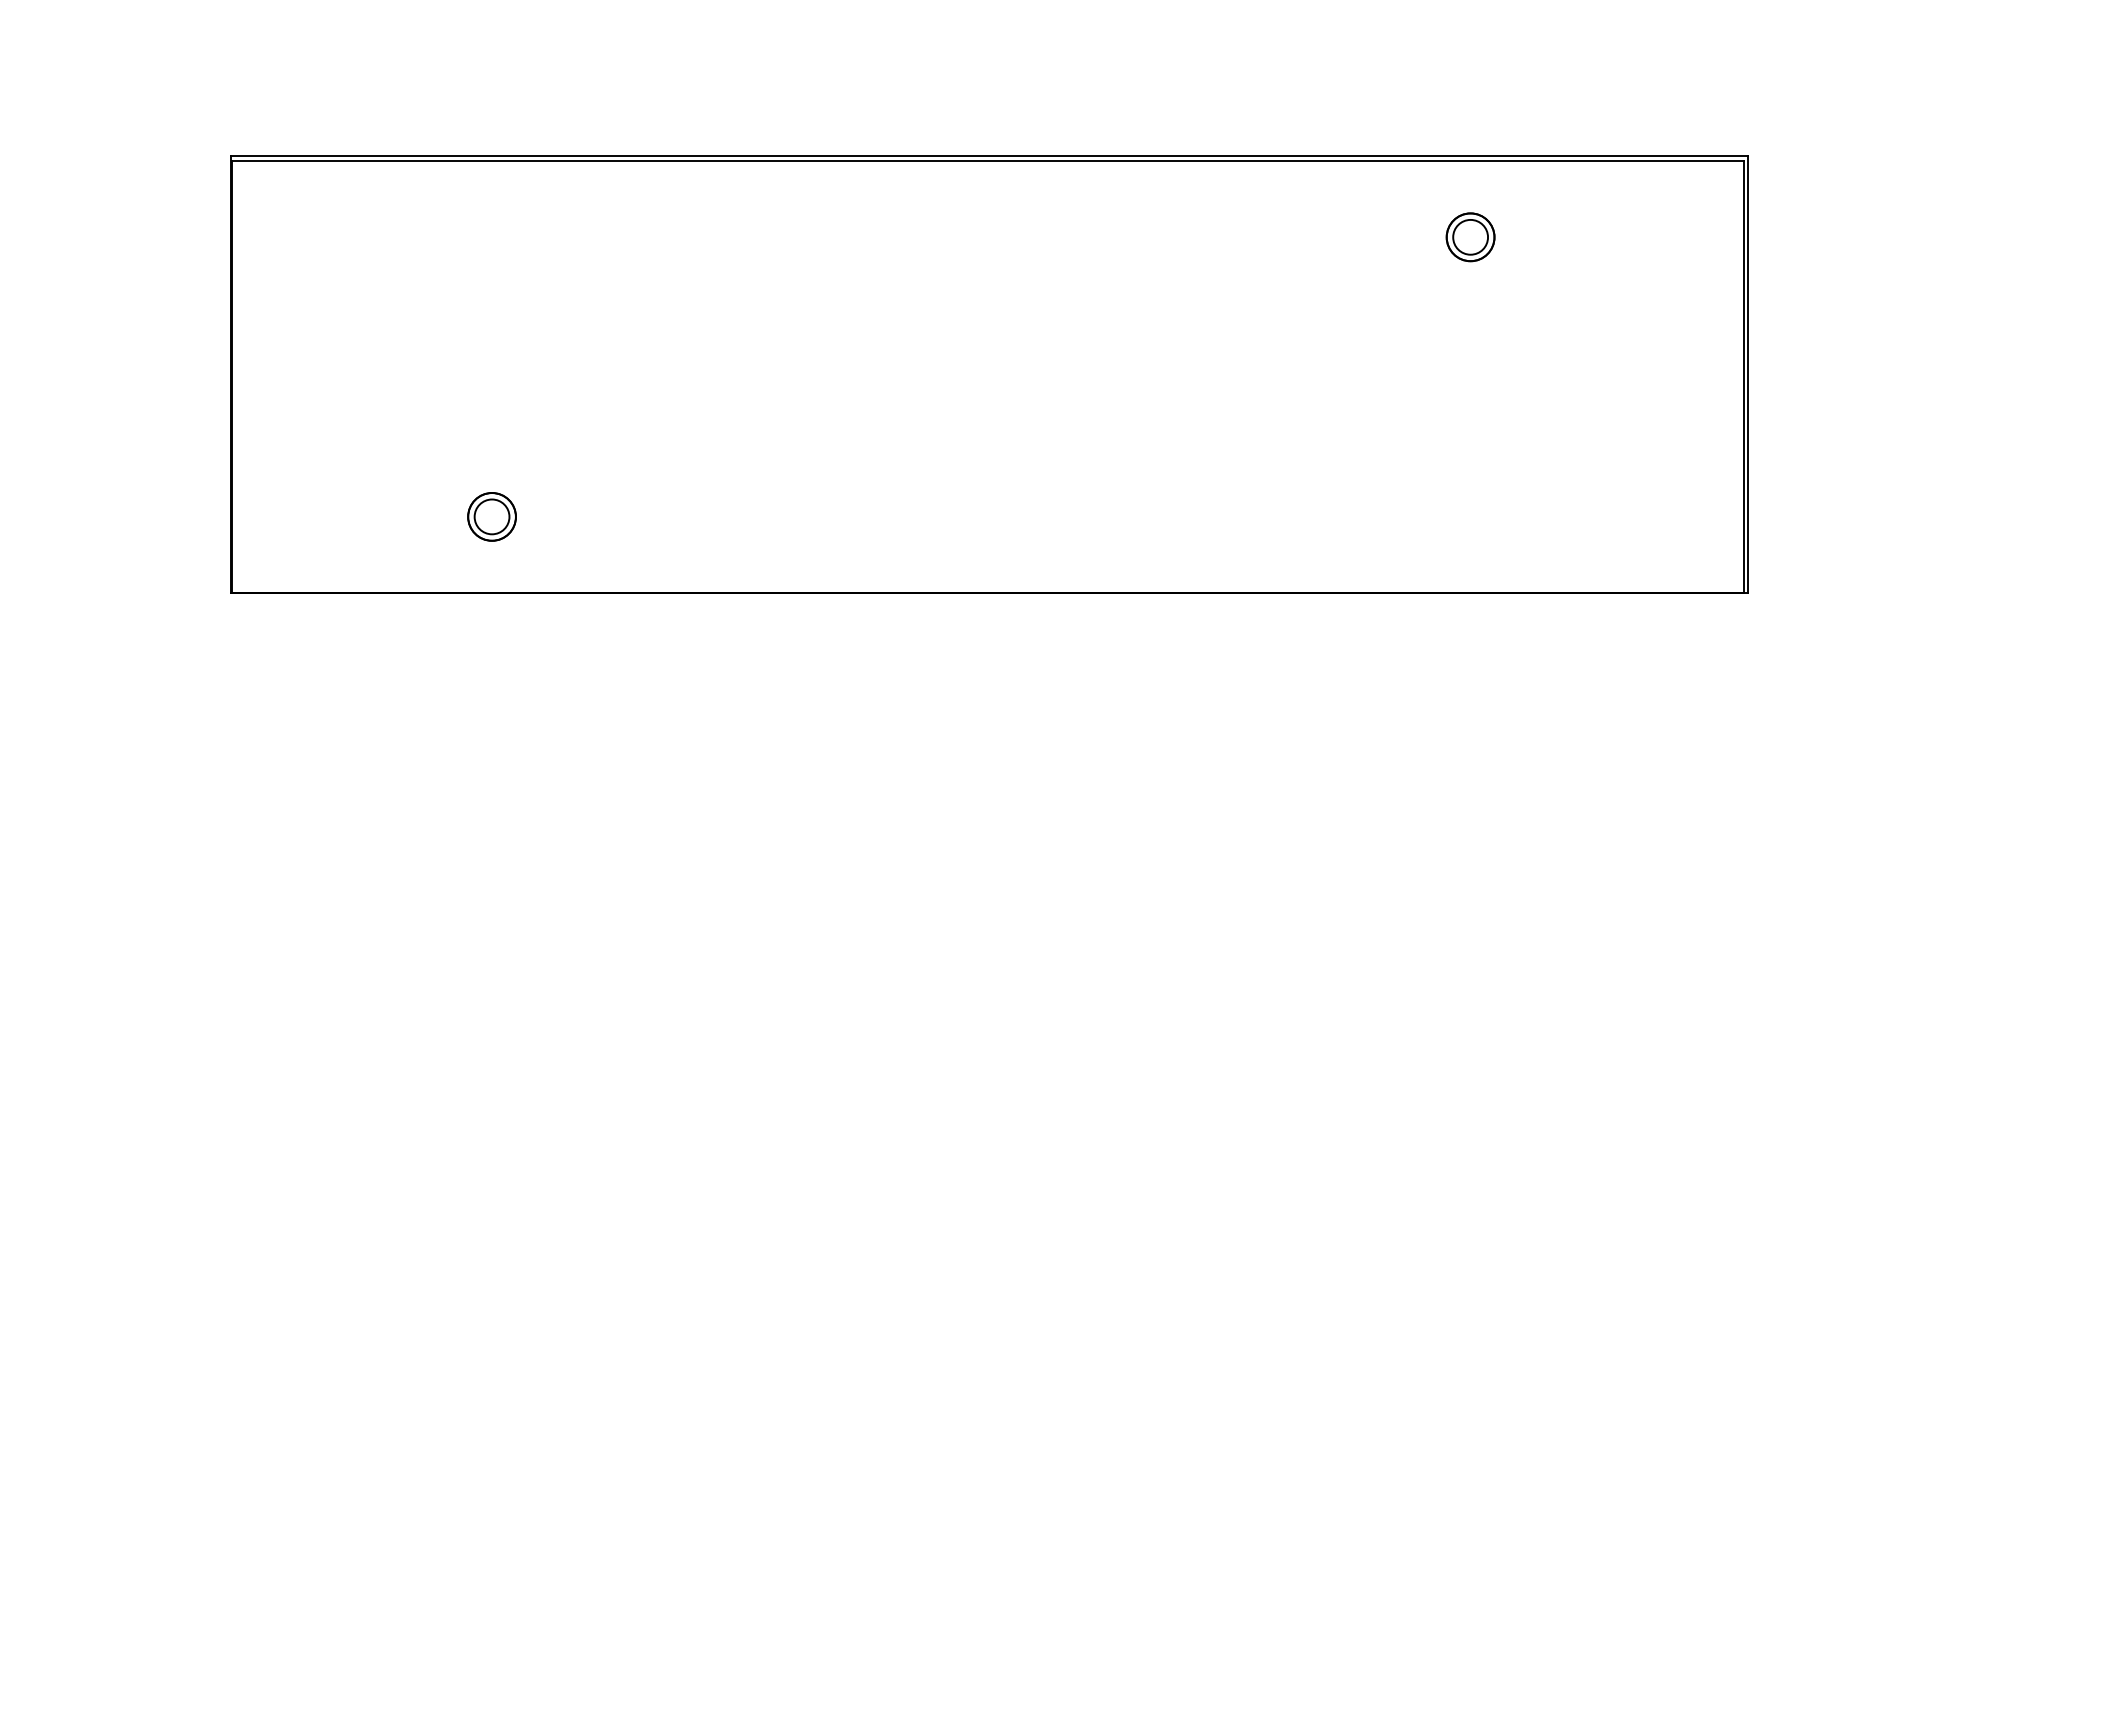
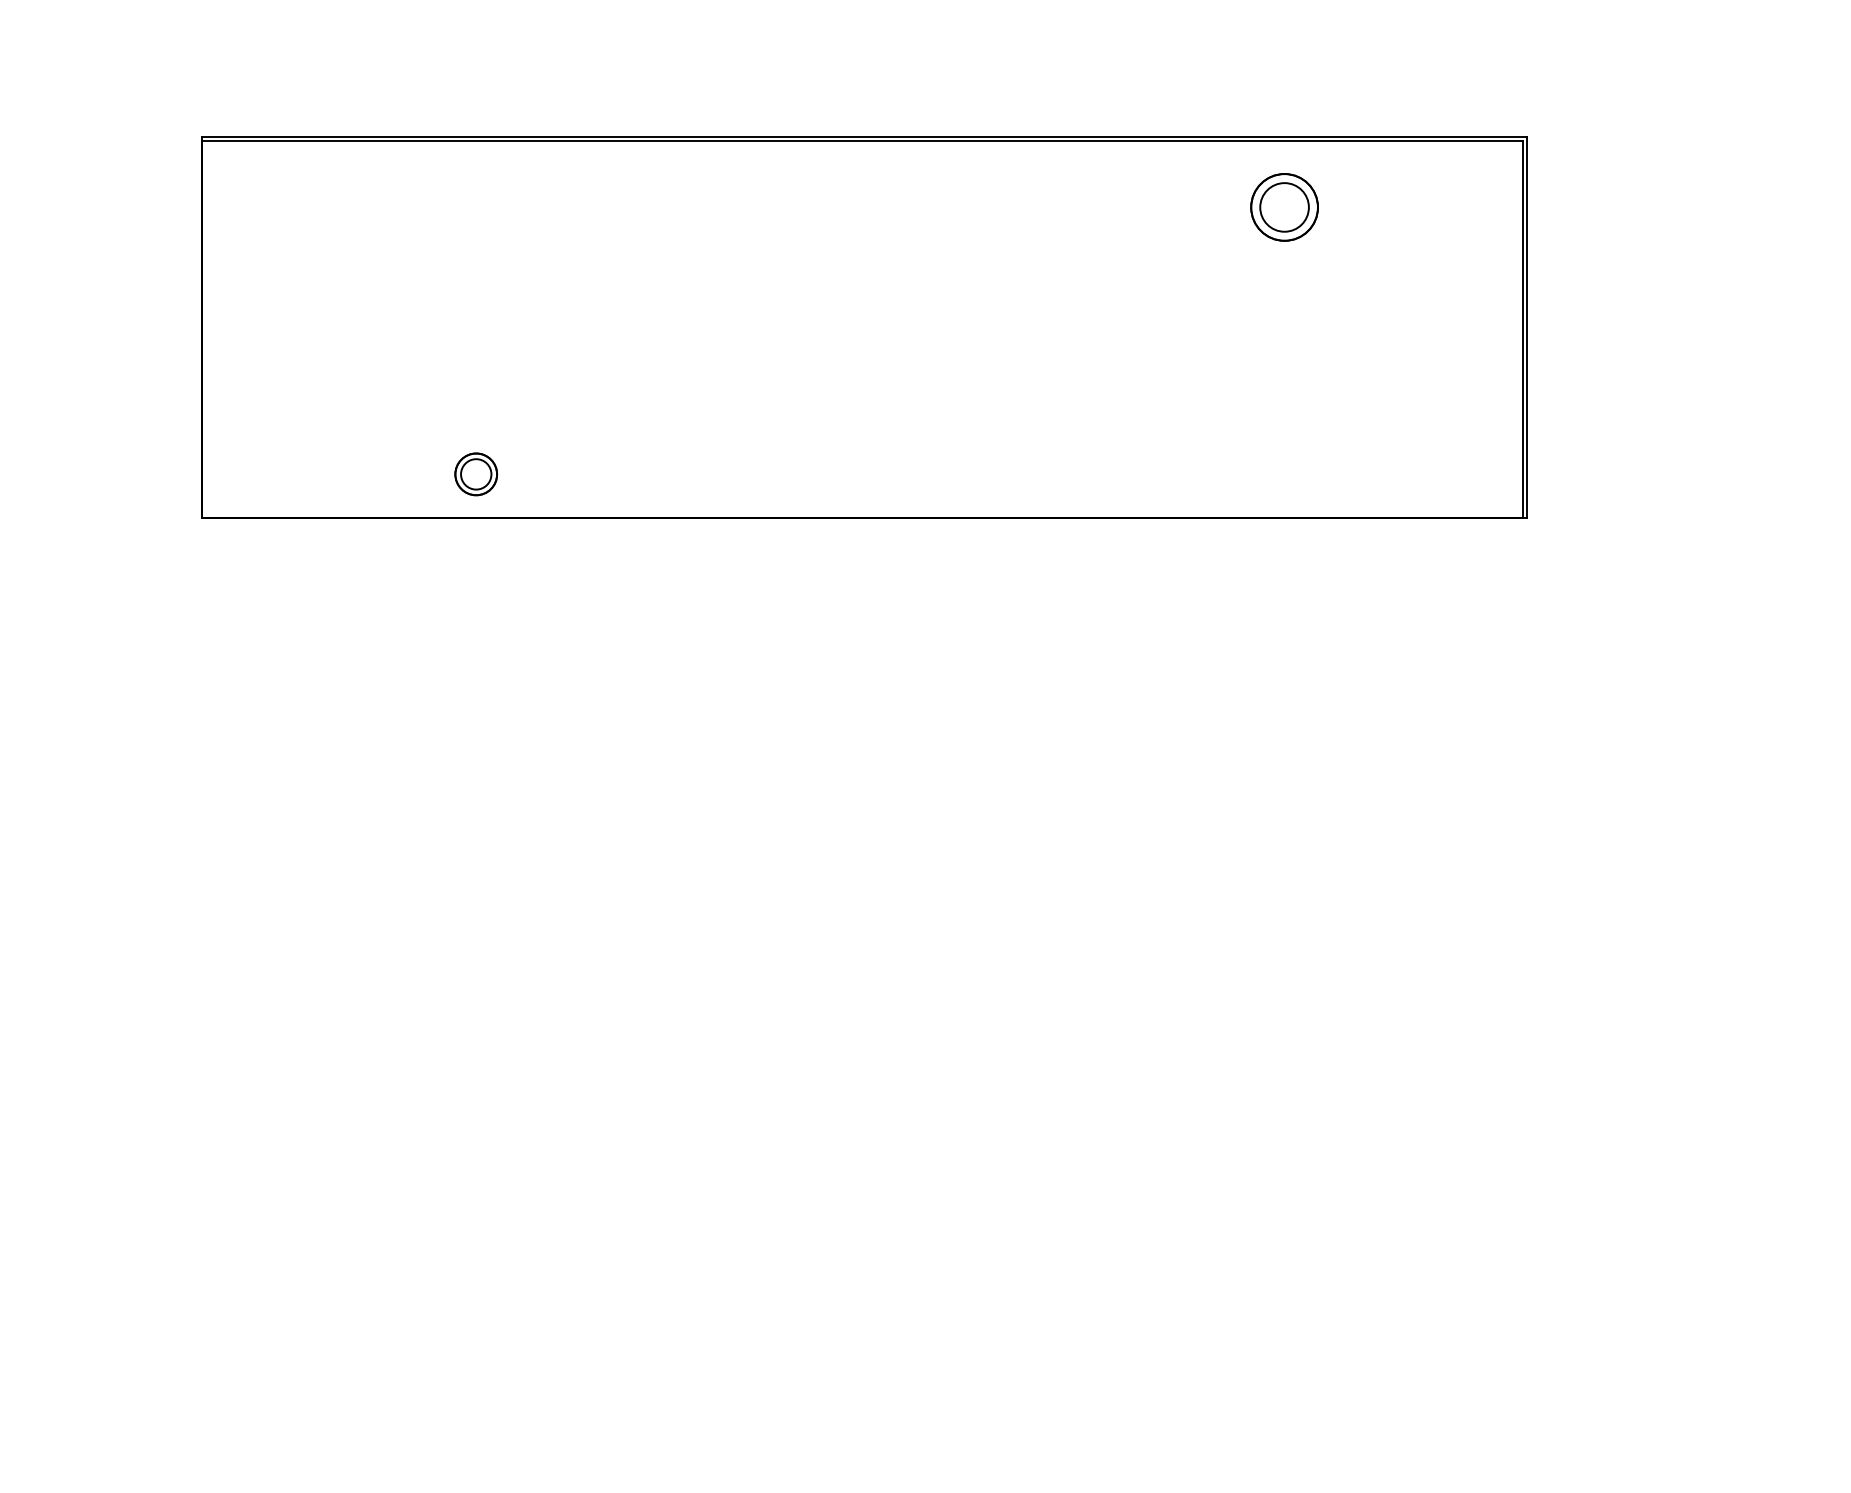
part: (1470, 237) -> (1284, 207), size x1.6
part: (491, 516) -> (475, 474), moved

